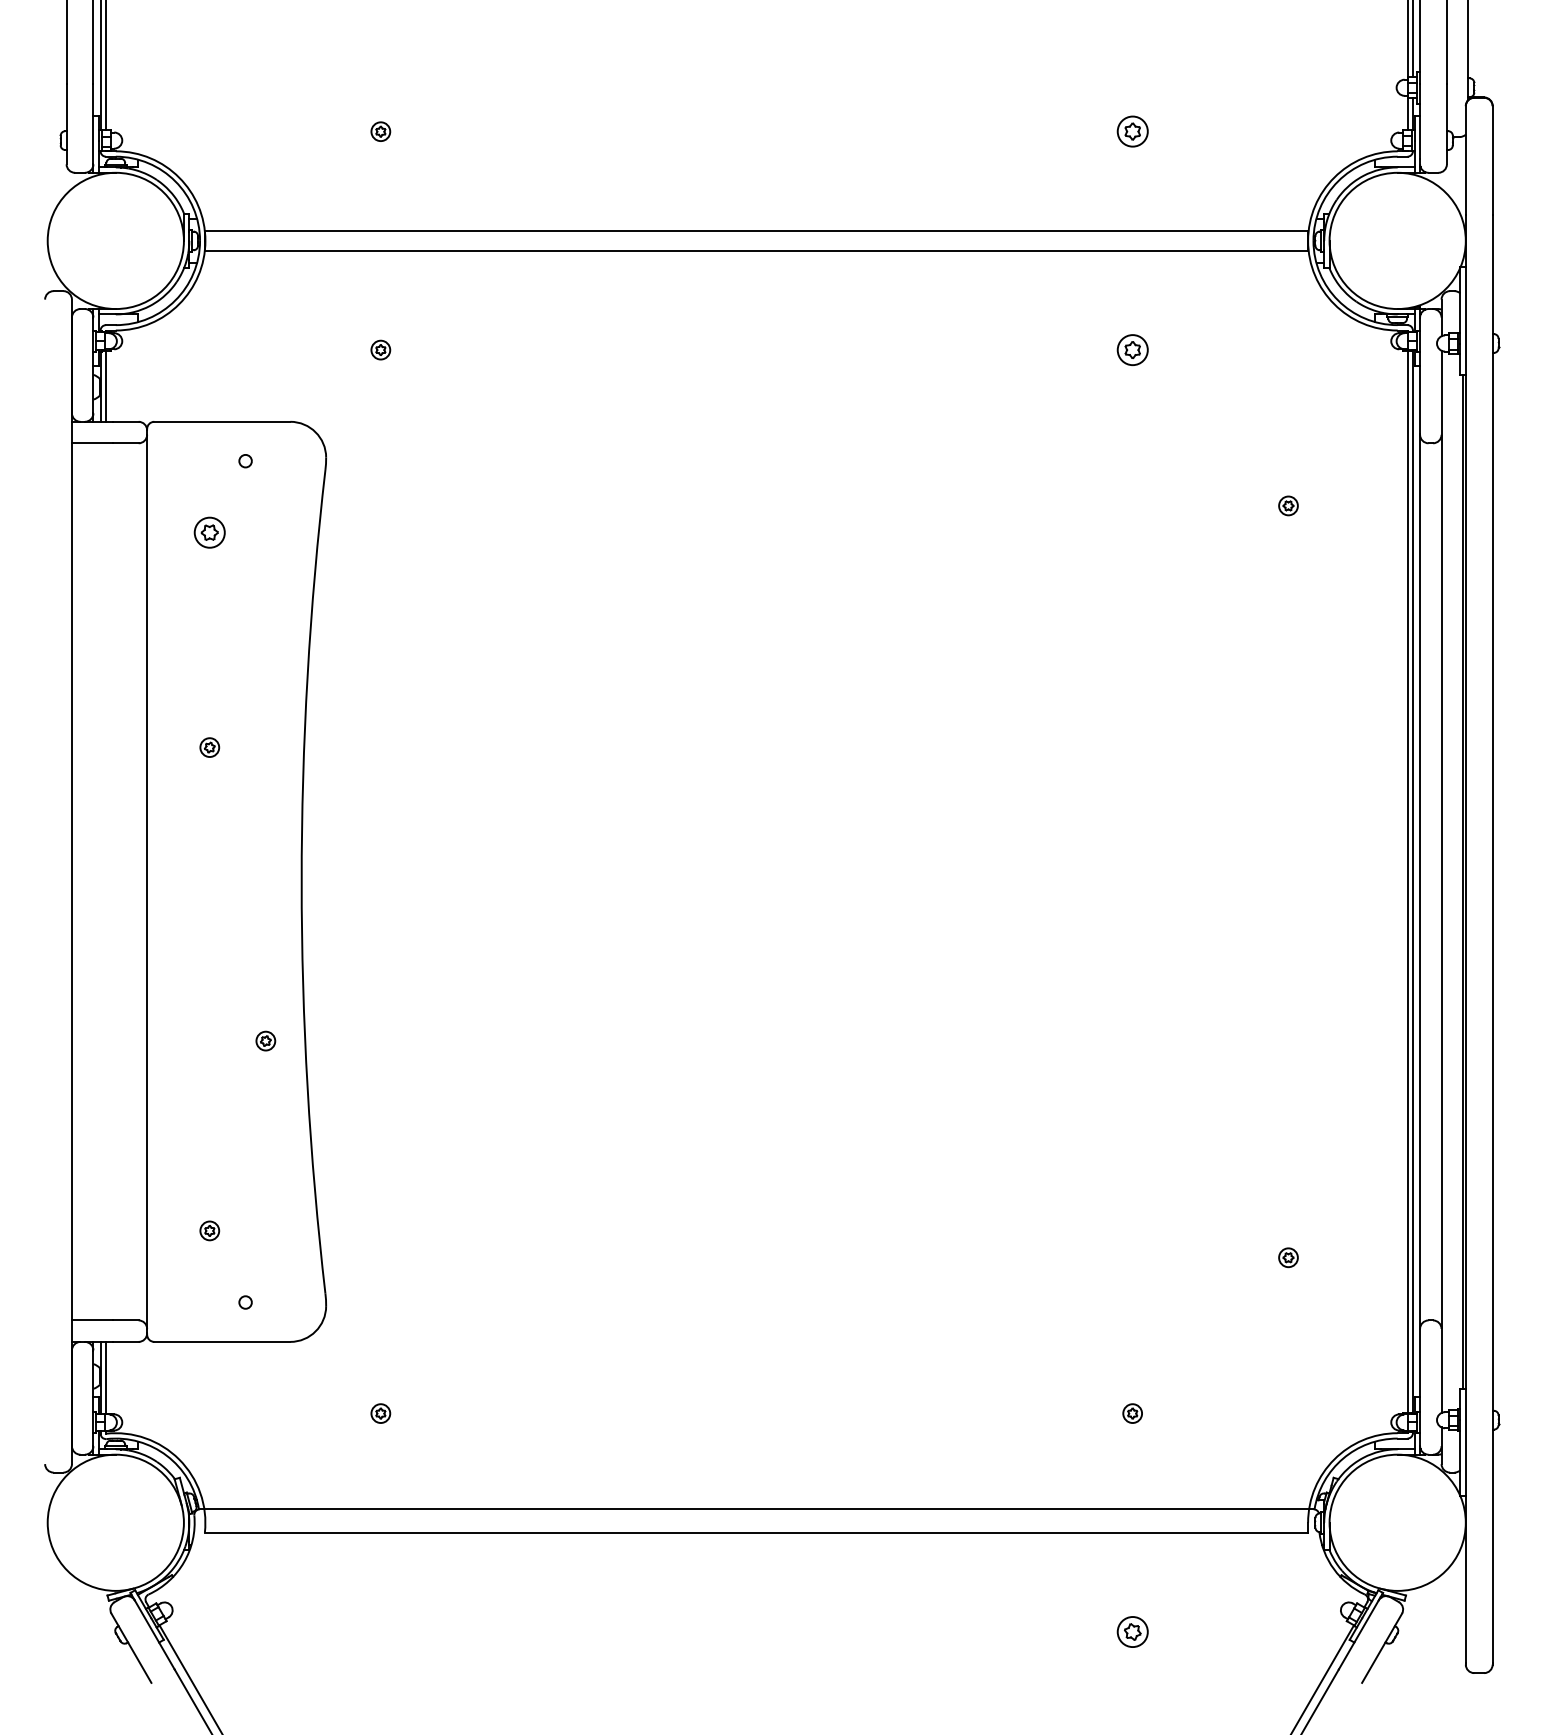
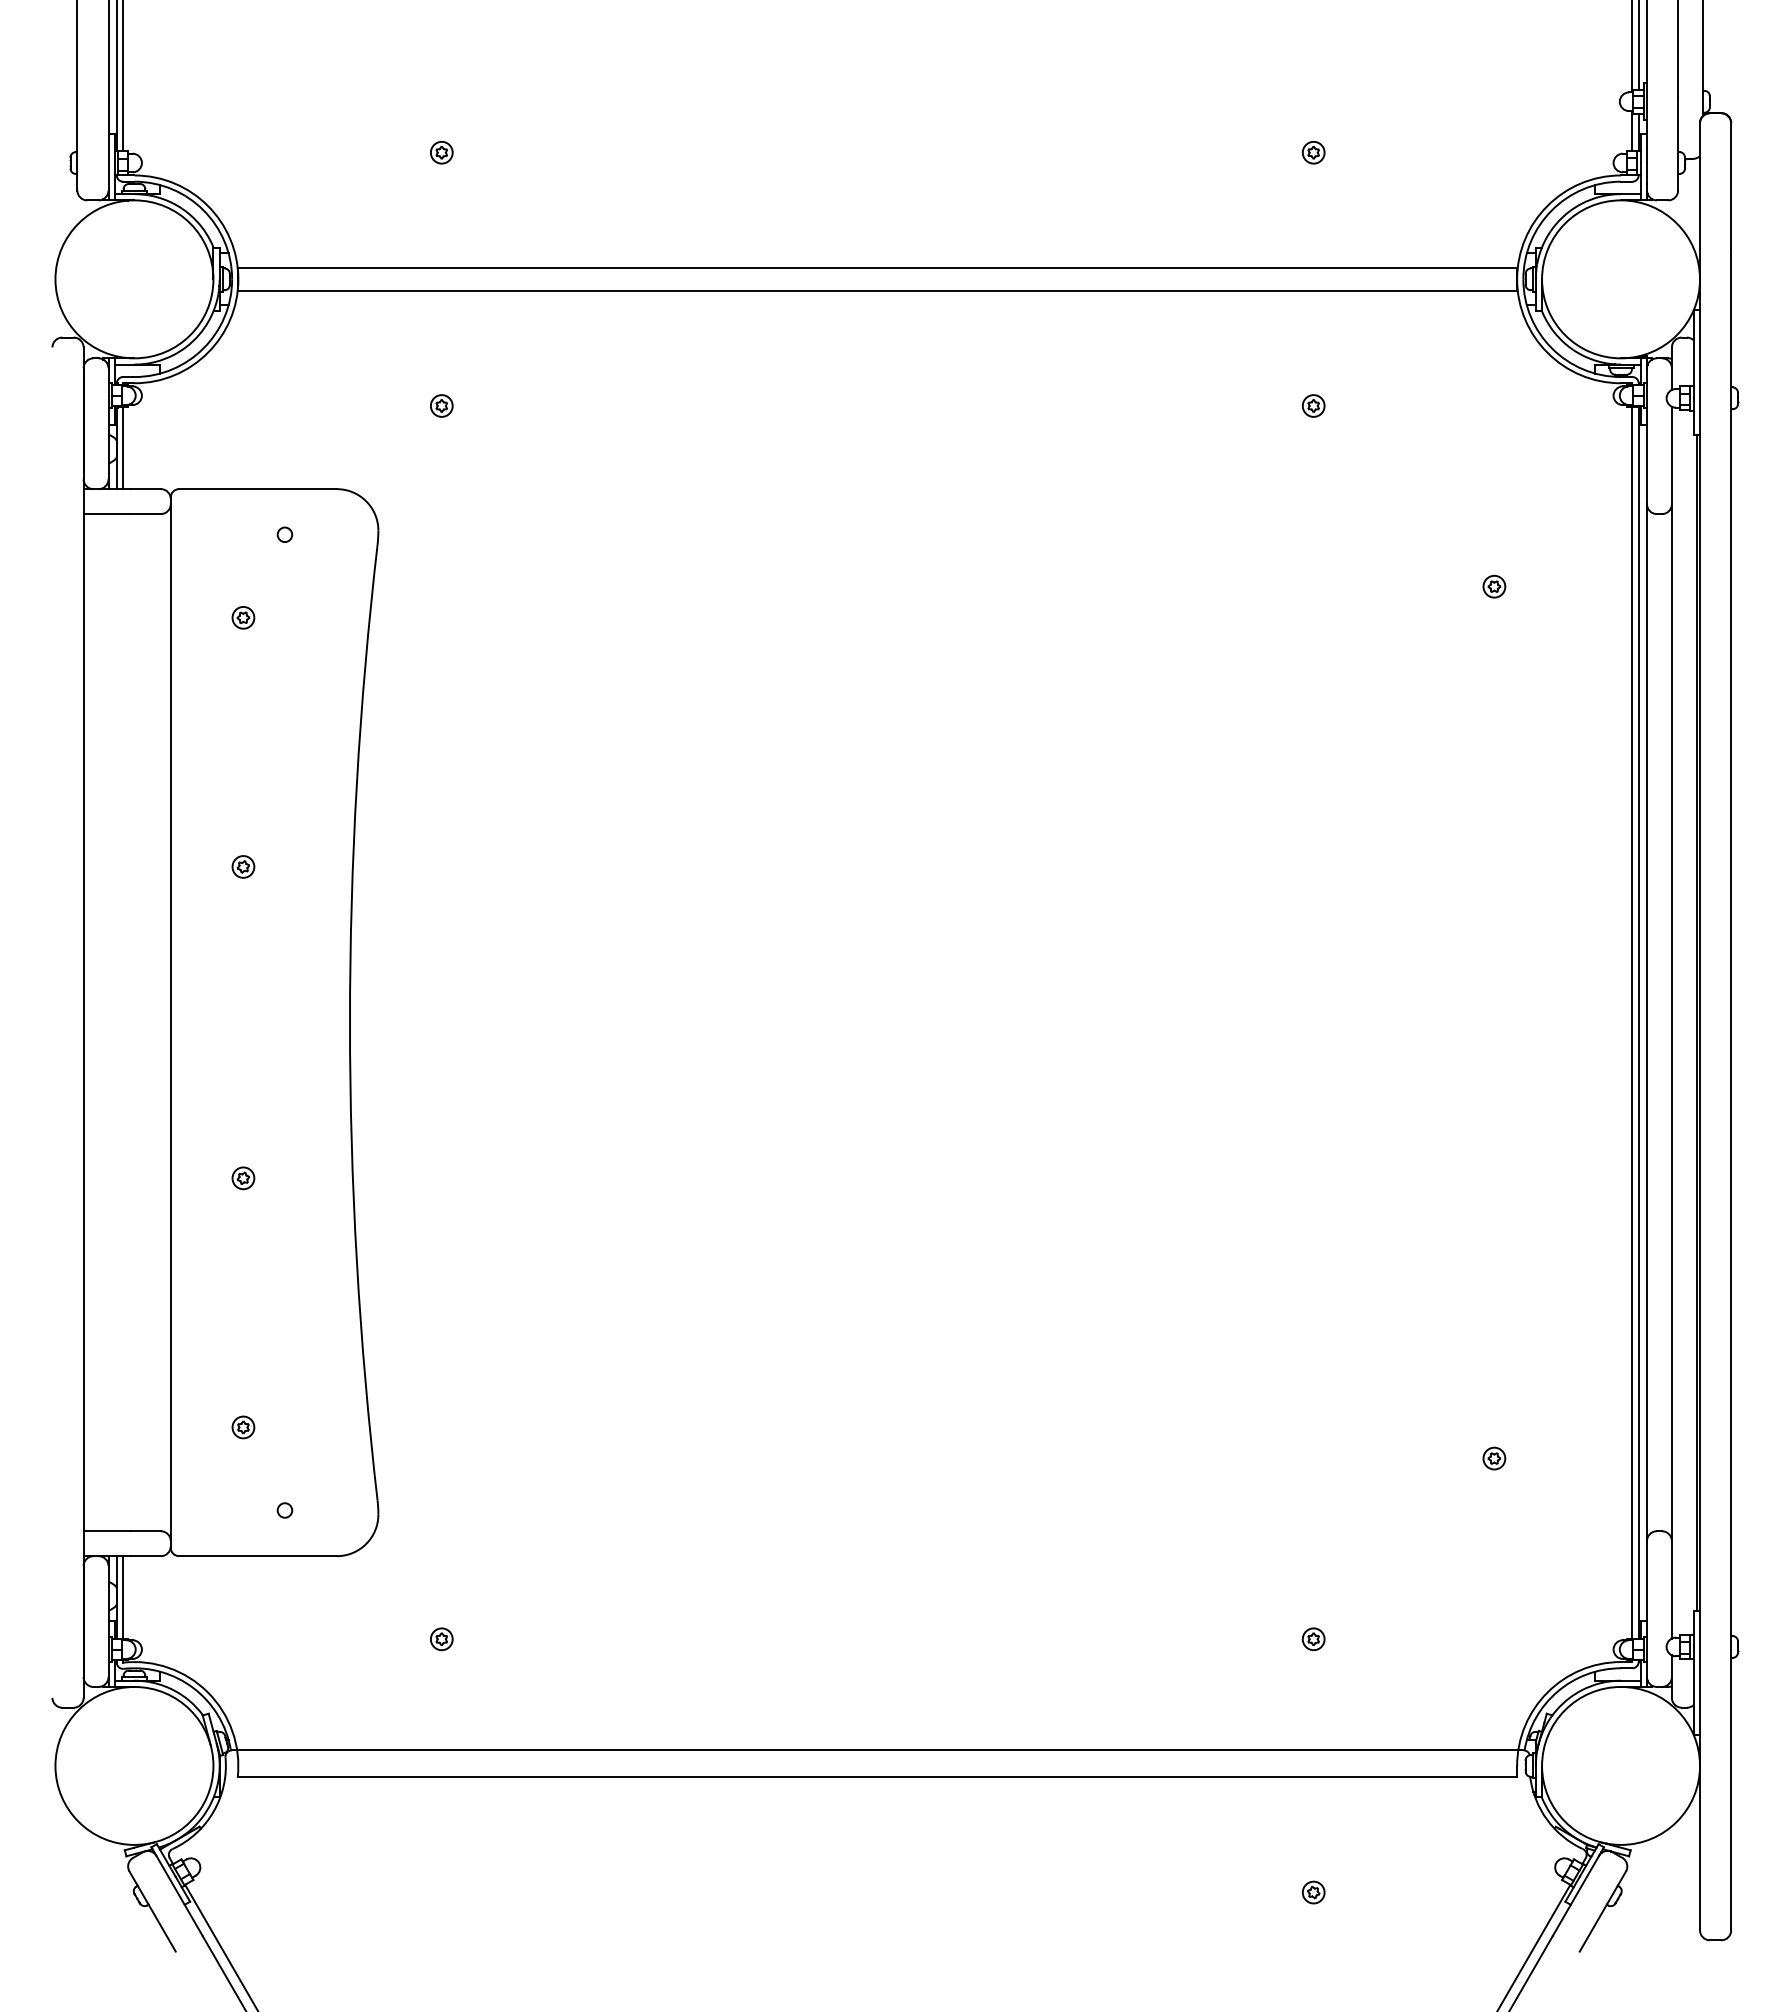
part: (1132, 131) -> (1313, 152), size x0.62
part: (1132, 349) -> (1313, 405), size x0.62
part: (209, 532) -> (243, 617), size x0.62
part: (265, 1041) -> (243, 1178), moved
part: (1132, 1631) -> (1313, 1892), size x0.62

